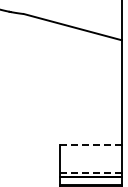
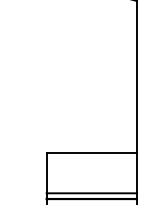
line: (90, 145) -> (91, 153), dashed -> solid
line: (90, 172) -> (91, 192), dashed -> solid

